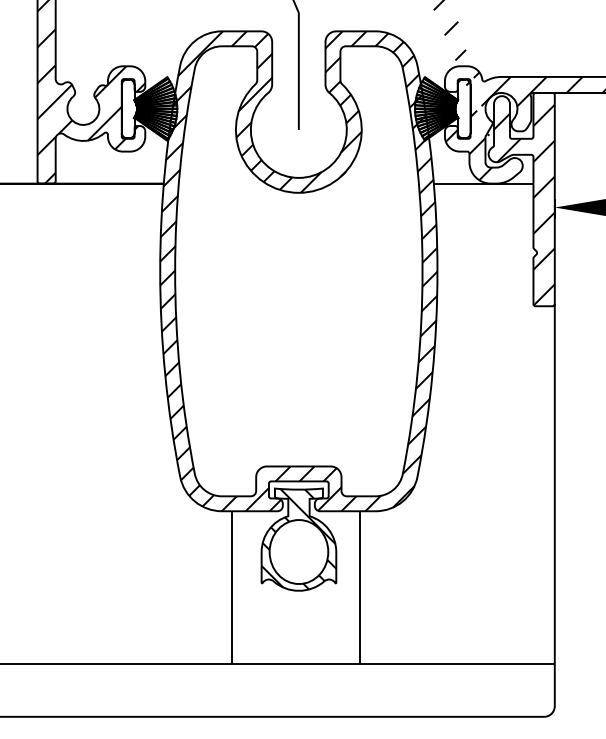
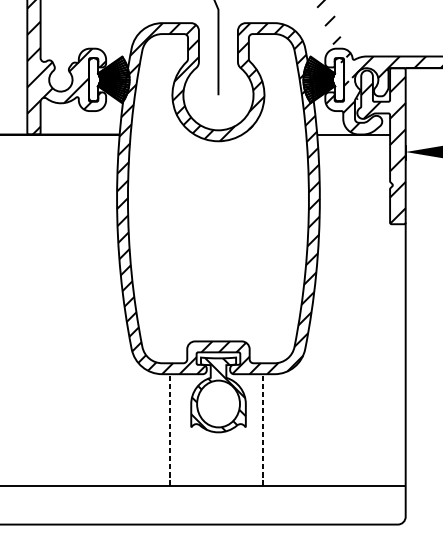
line: (232, 586) -> (169, 429), solid -> dashed
line: (360, 586) -> (263, 429), solid -> dashed

